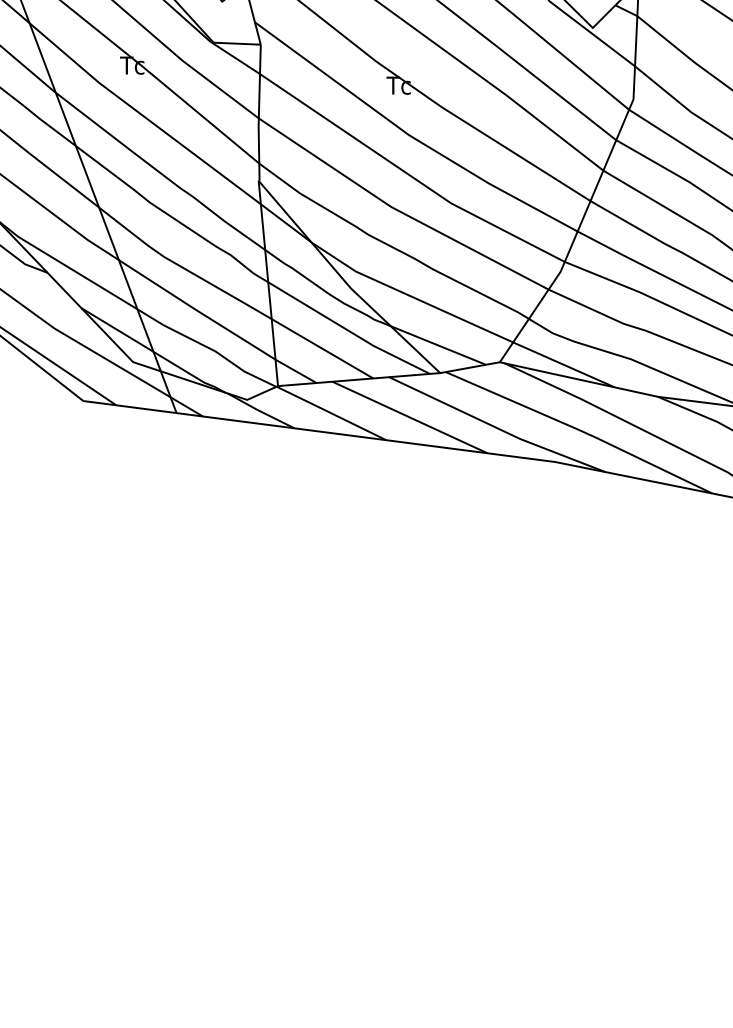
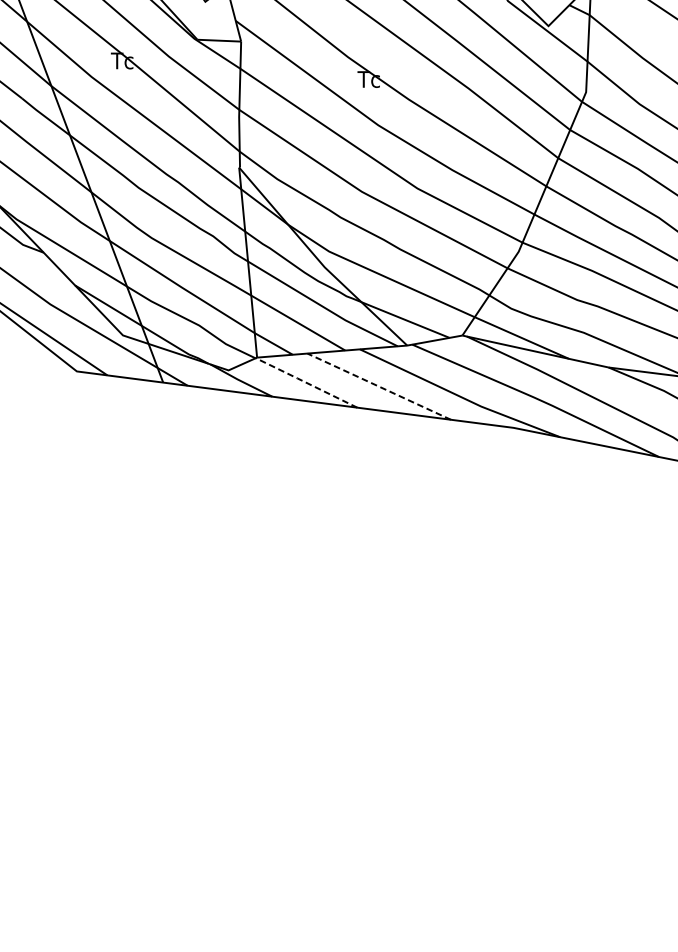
line: (330, 412) -> (305, 382), solid -> dashed
line: (409, 417) -> (378, 386), solid -> dashed

